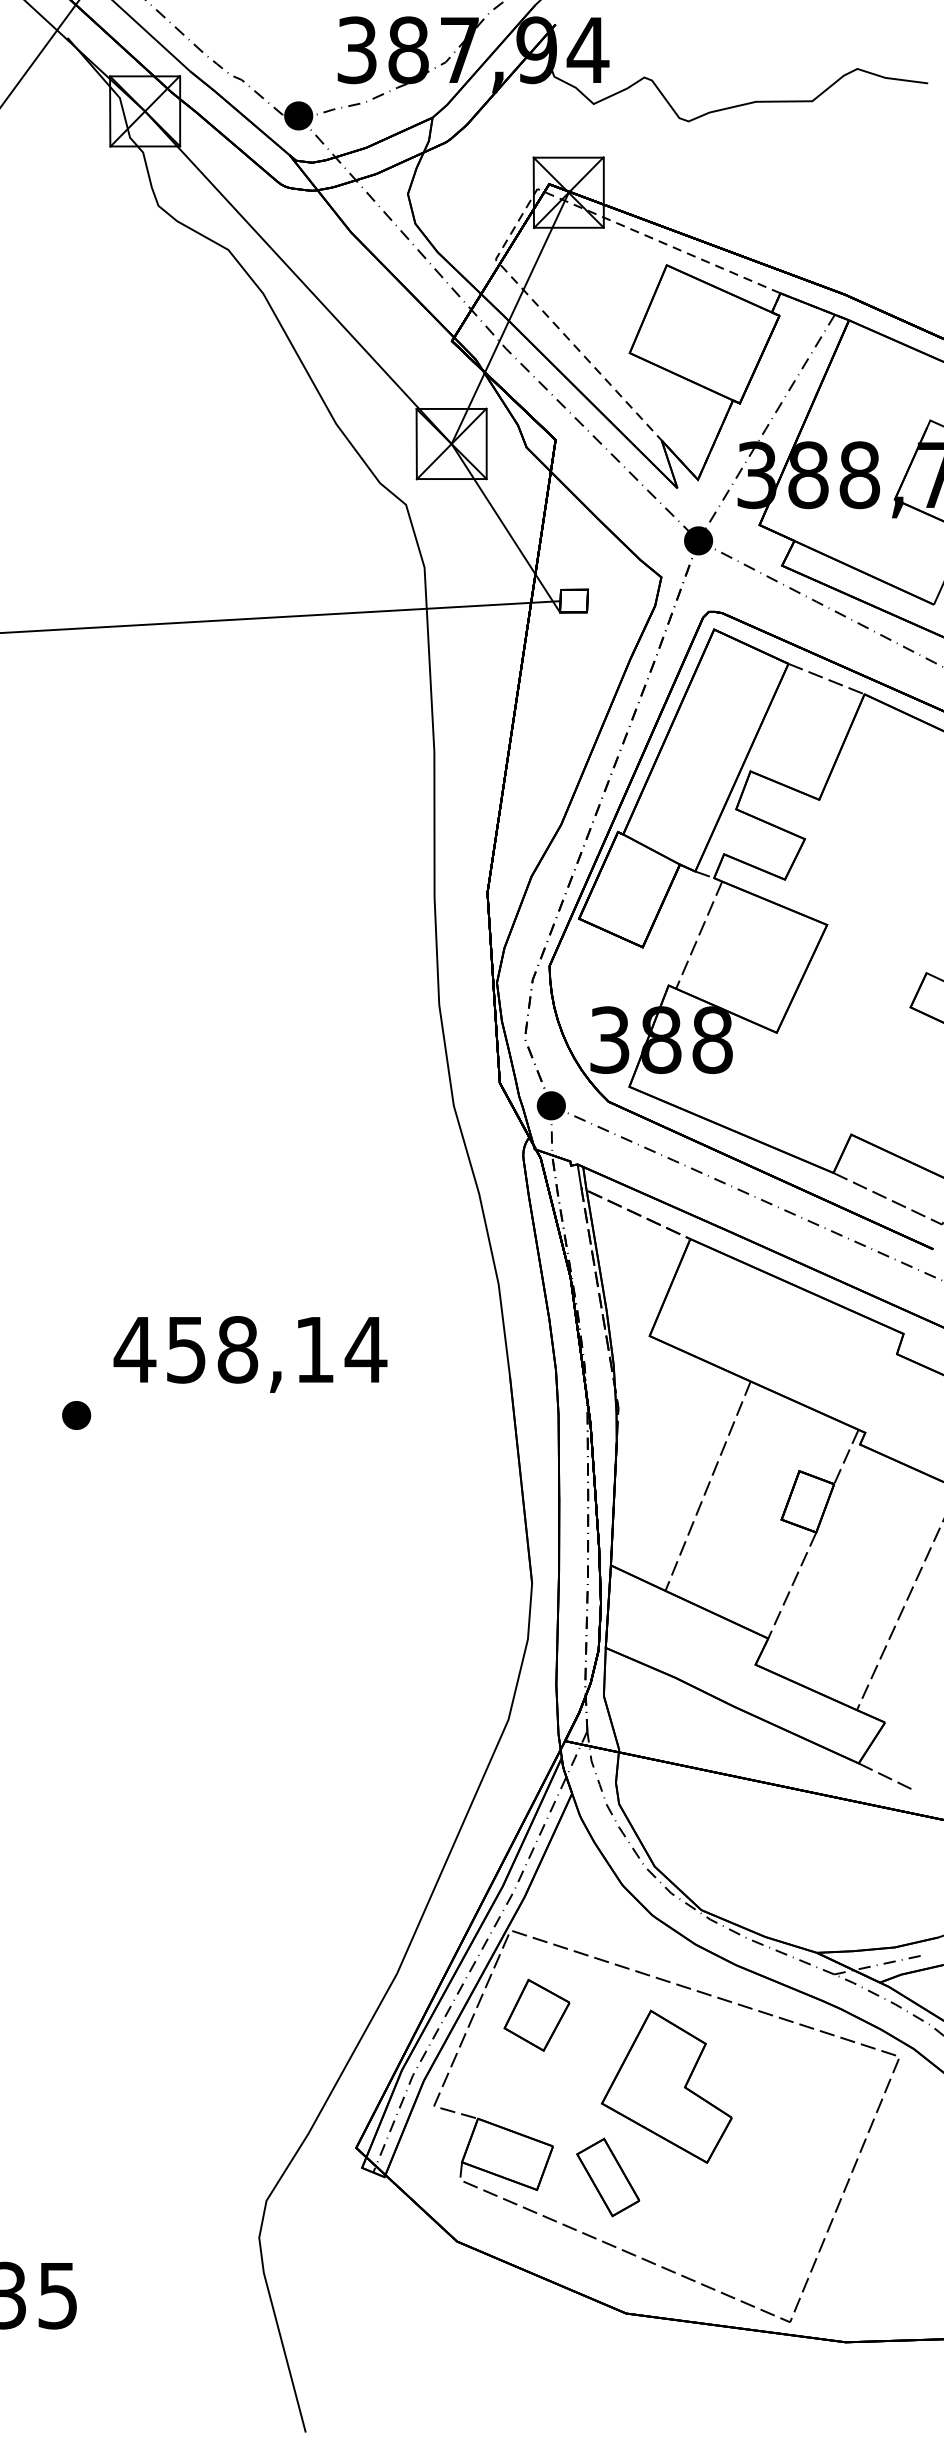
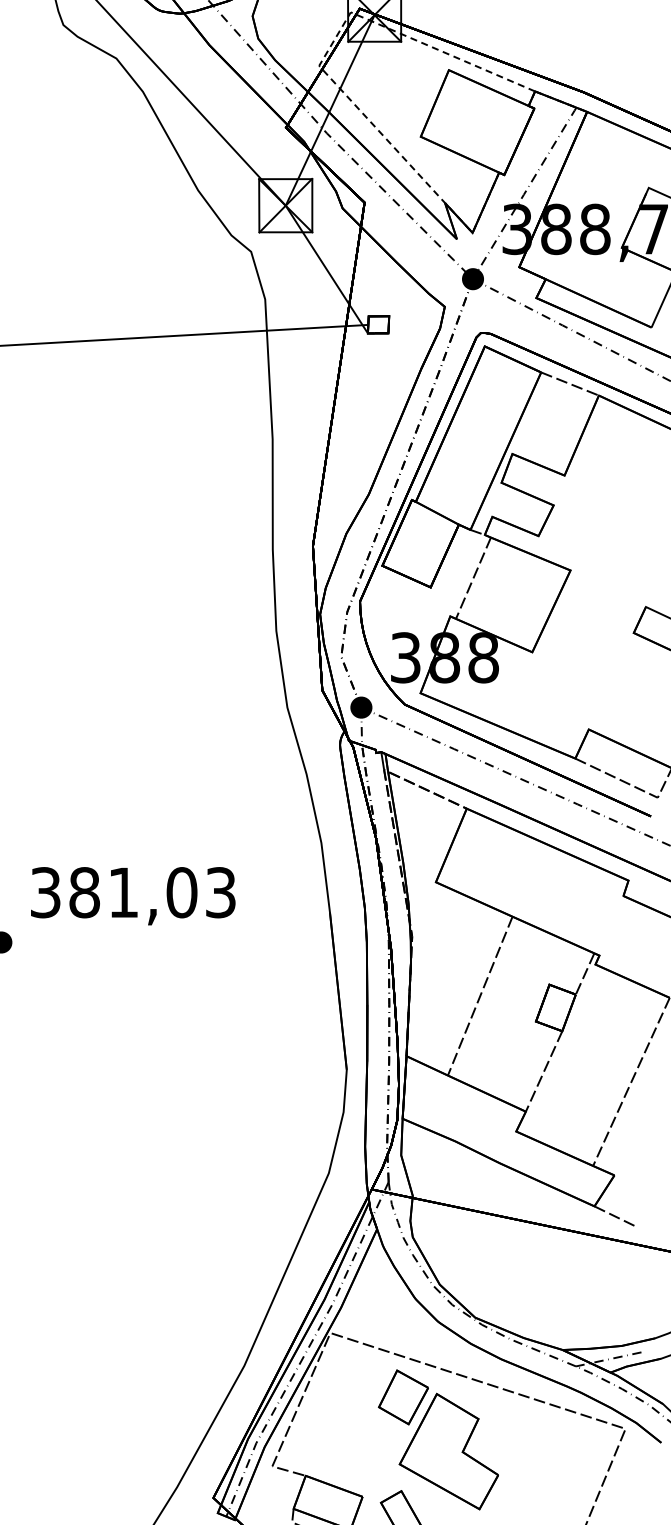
text: (250, 1349) -> (133, 892), 458,14 -> 381,03
part: (536, 2014) -> (403, 1396), moved

